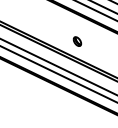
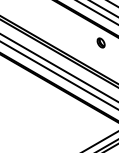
part: (76, 41) -> (100, 42), moved

